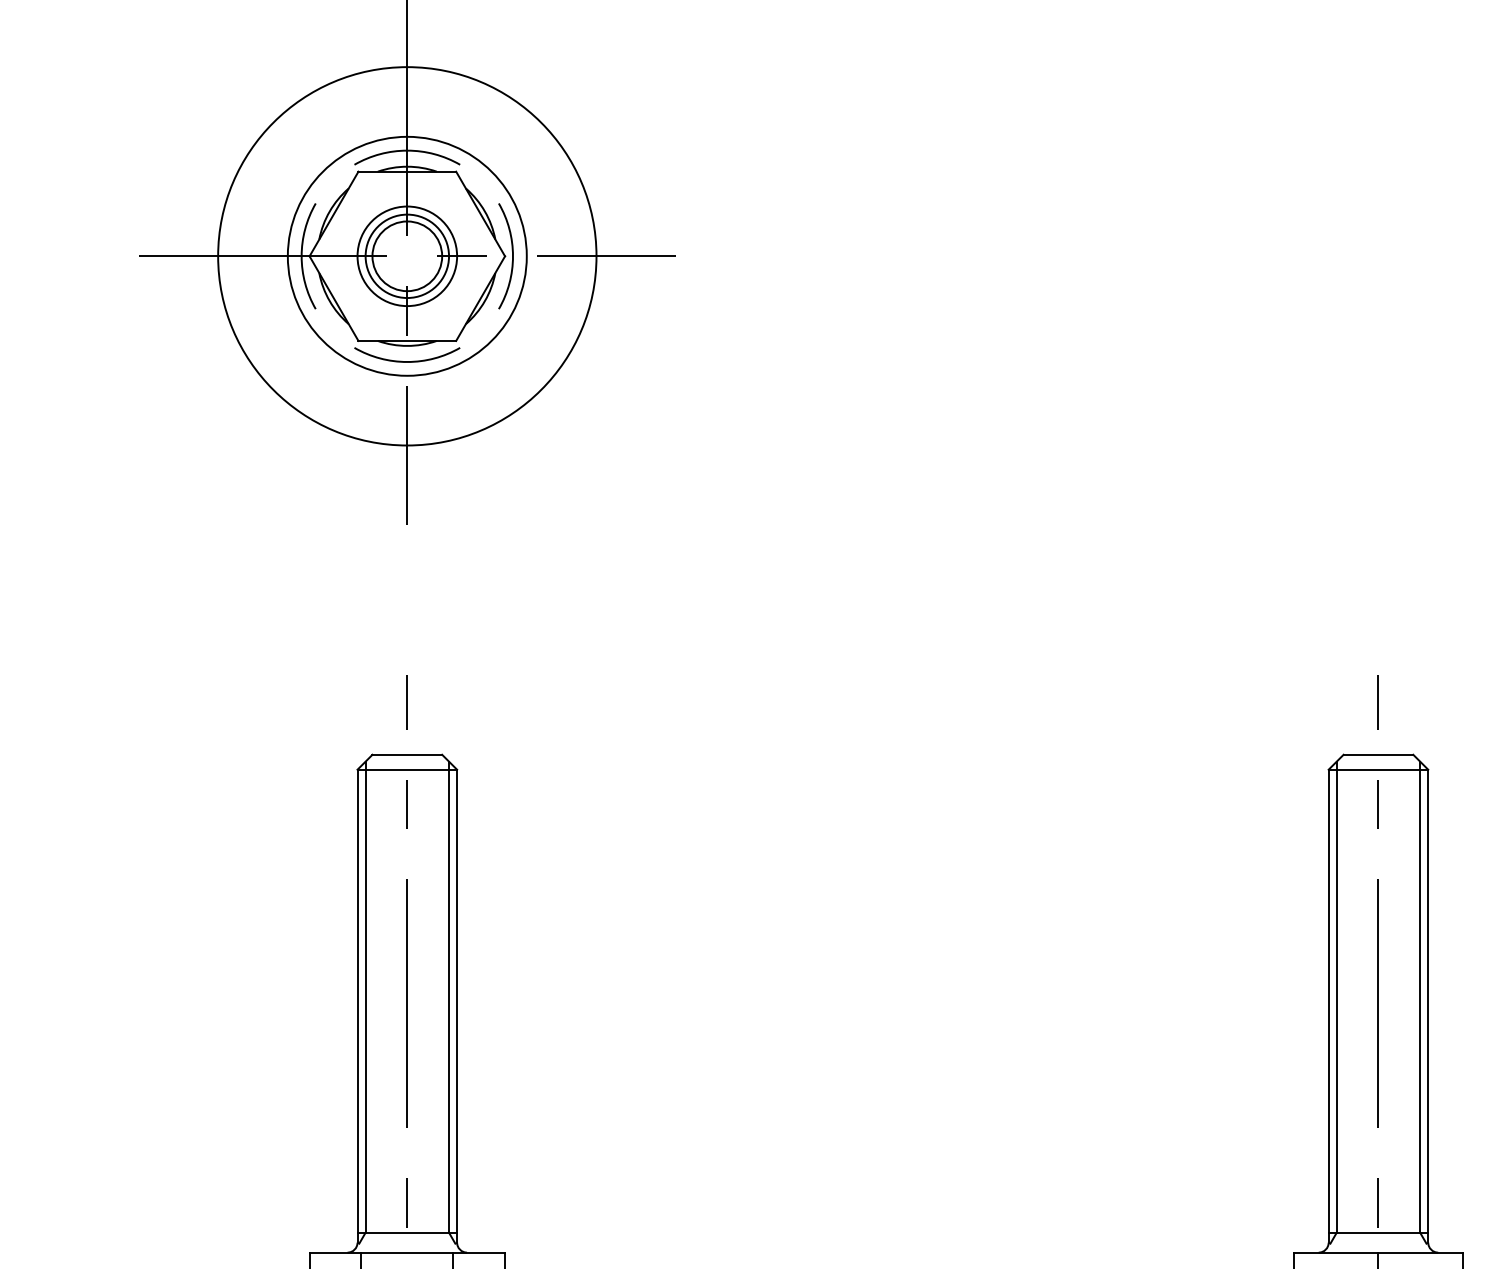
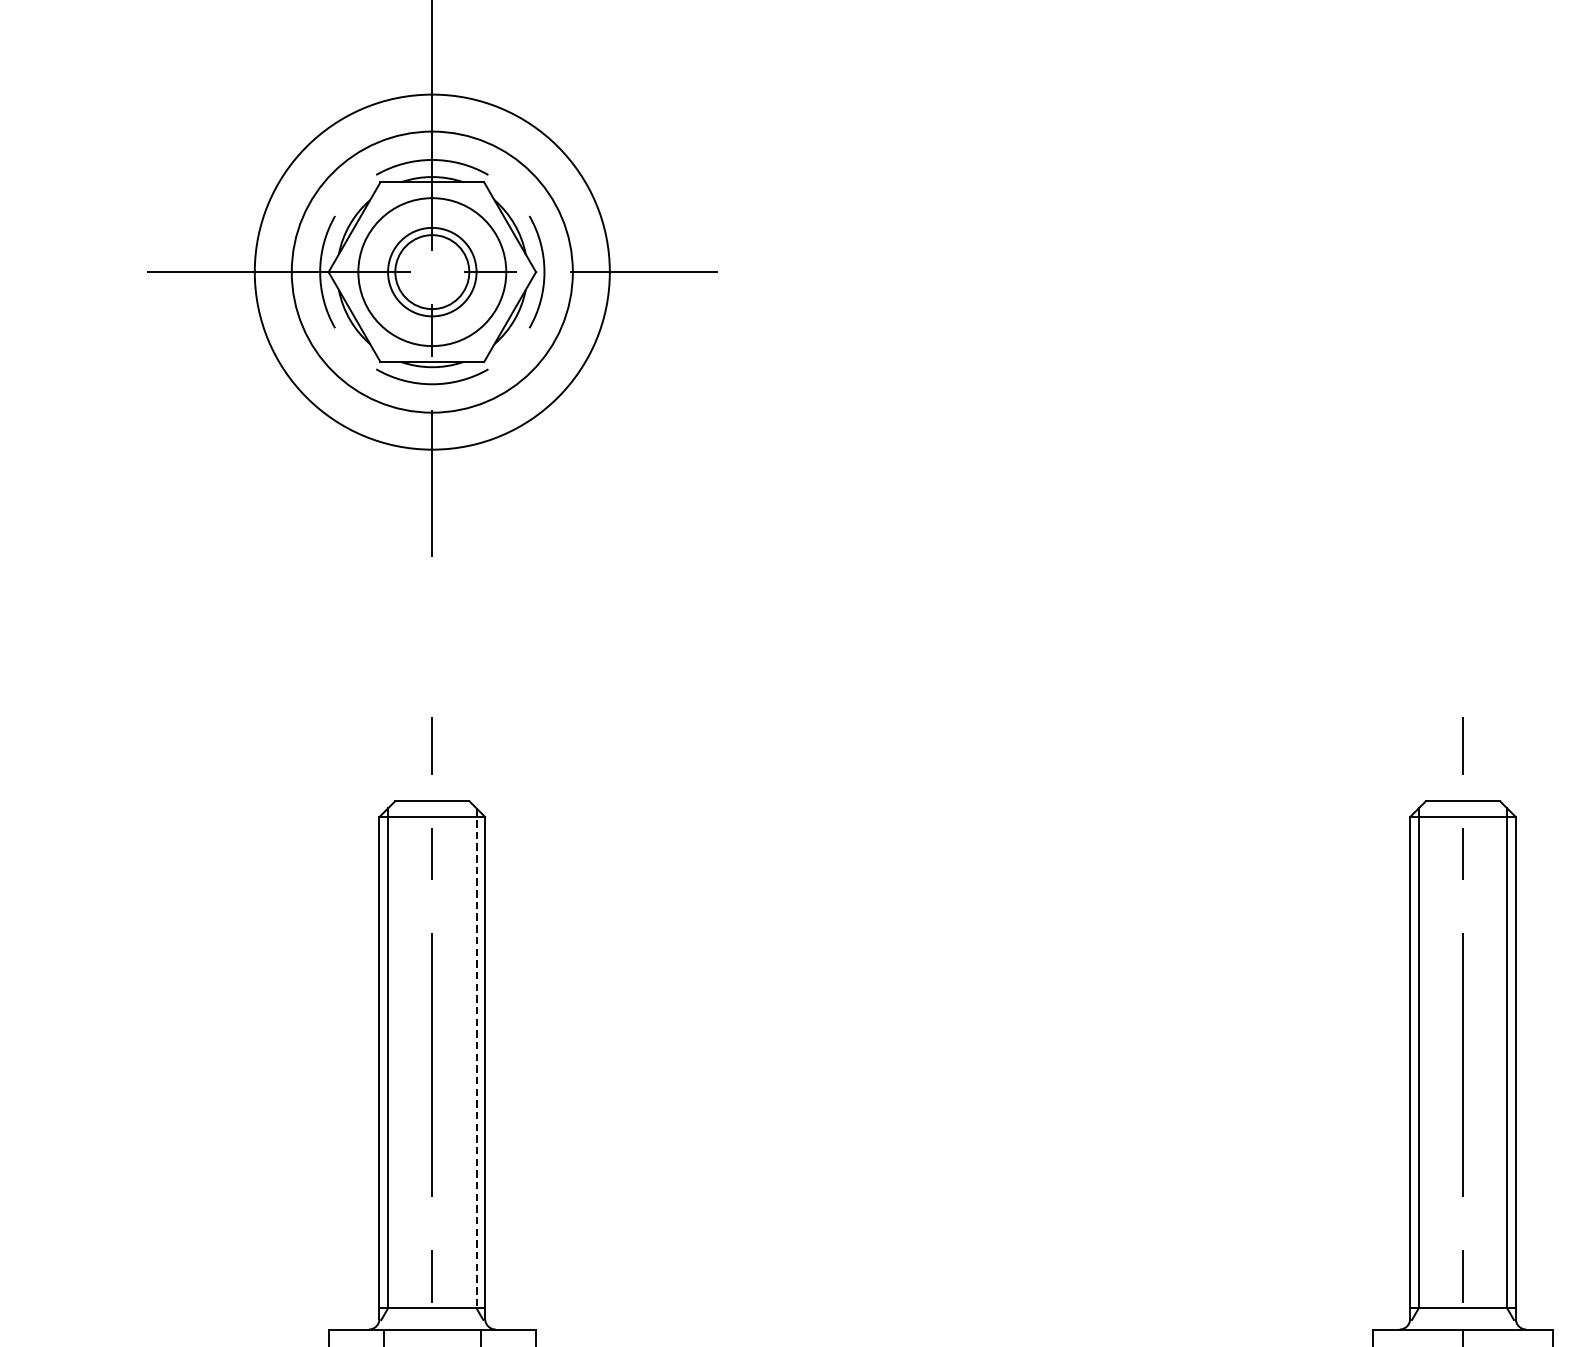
circle: (406, 255) -> (431, 271), size x1.4
circle: (407, 256) -> (432, 272), size x0.7
circle: (407, 256) -> (432, 272), size x1.4
line: (449, 997) -> (477, 1058), solid -> dashed

